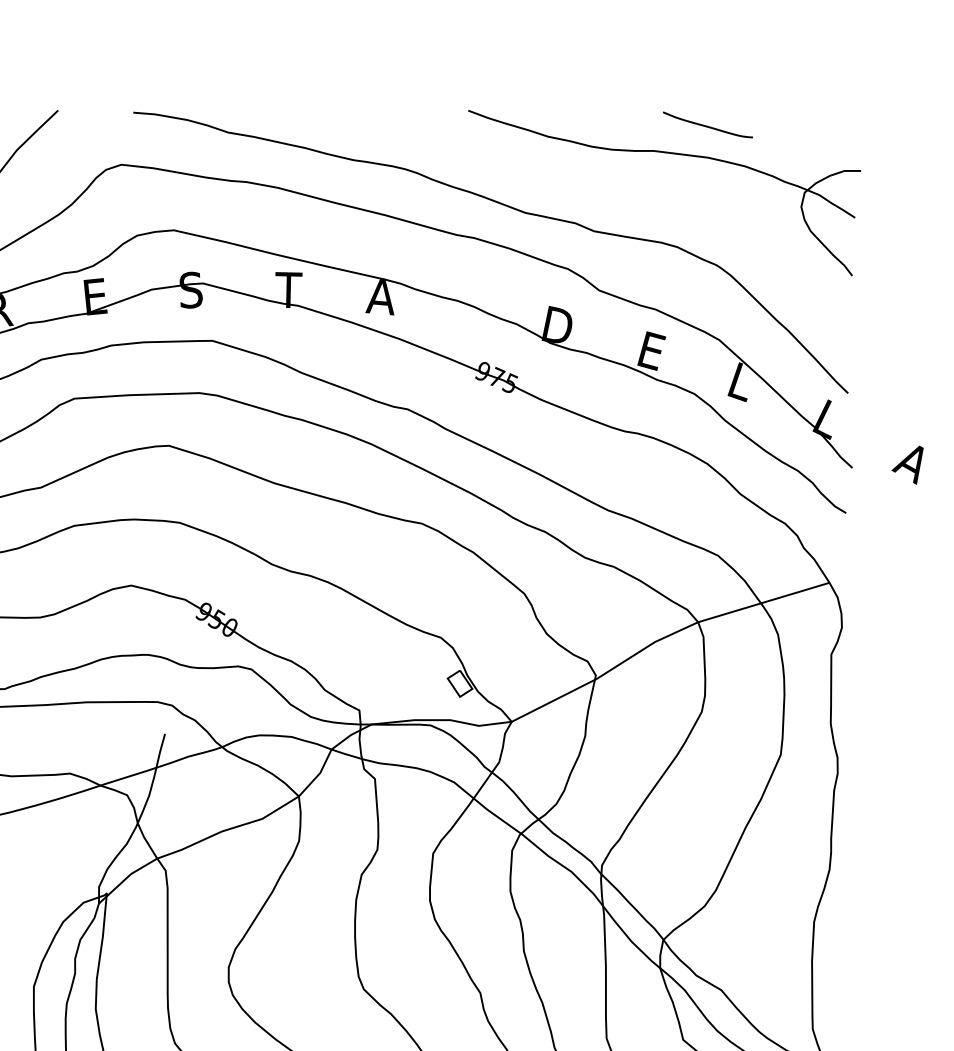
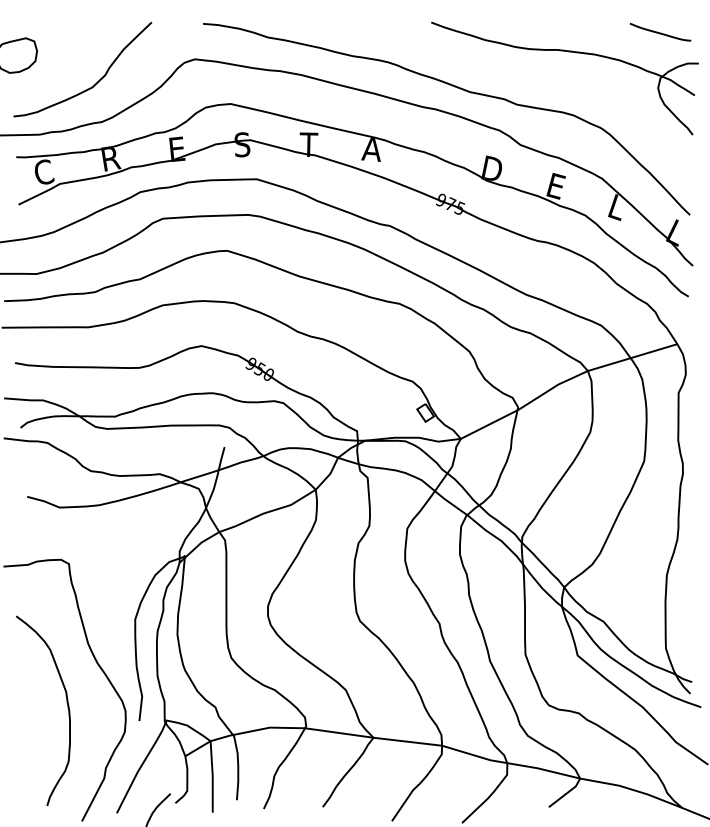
curve: (707, 125) -> (660, 32), moved

